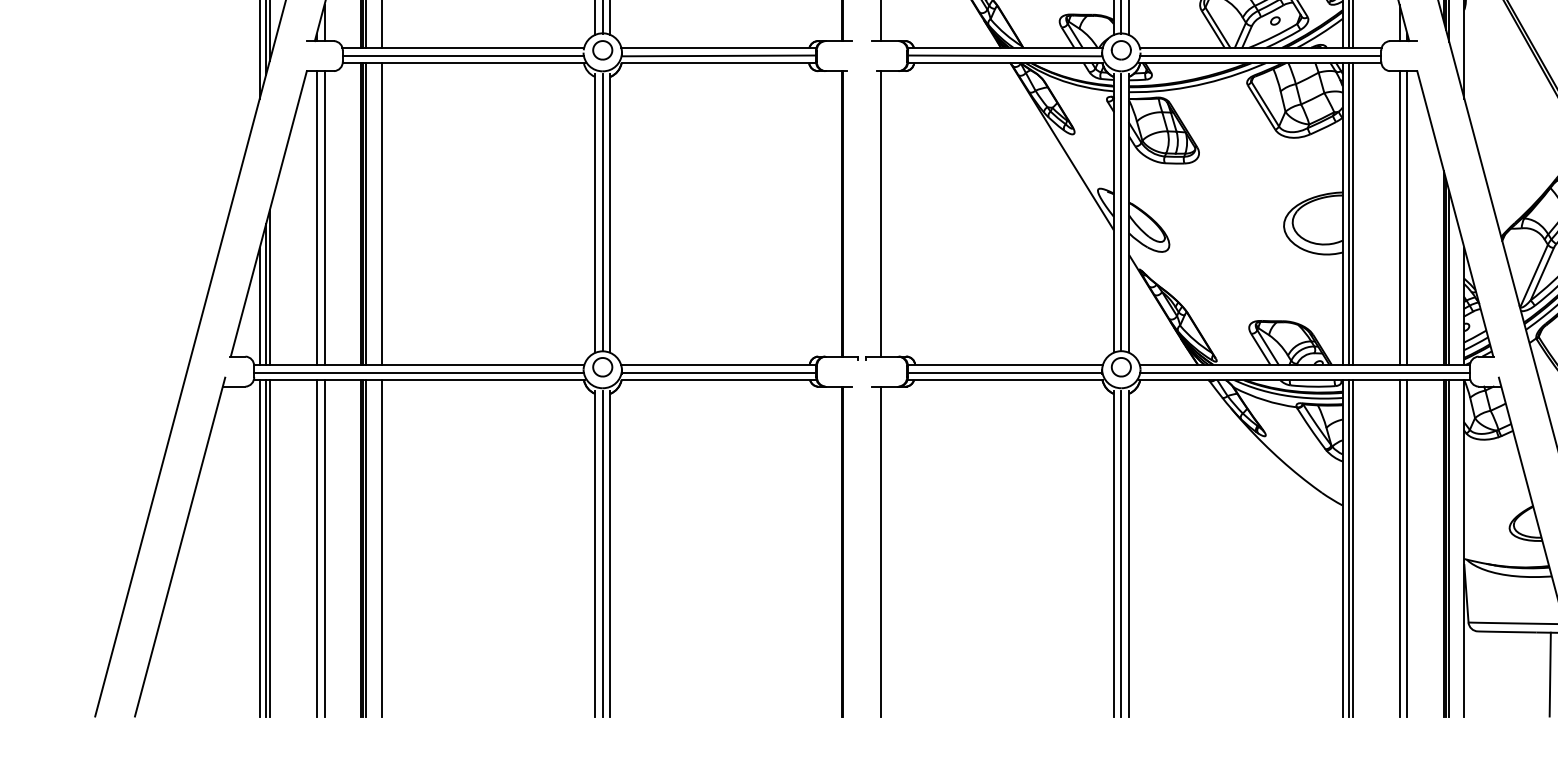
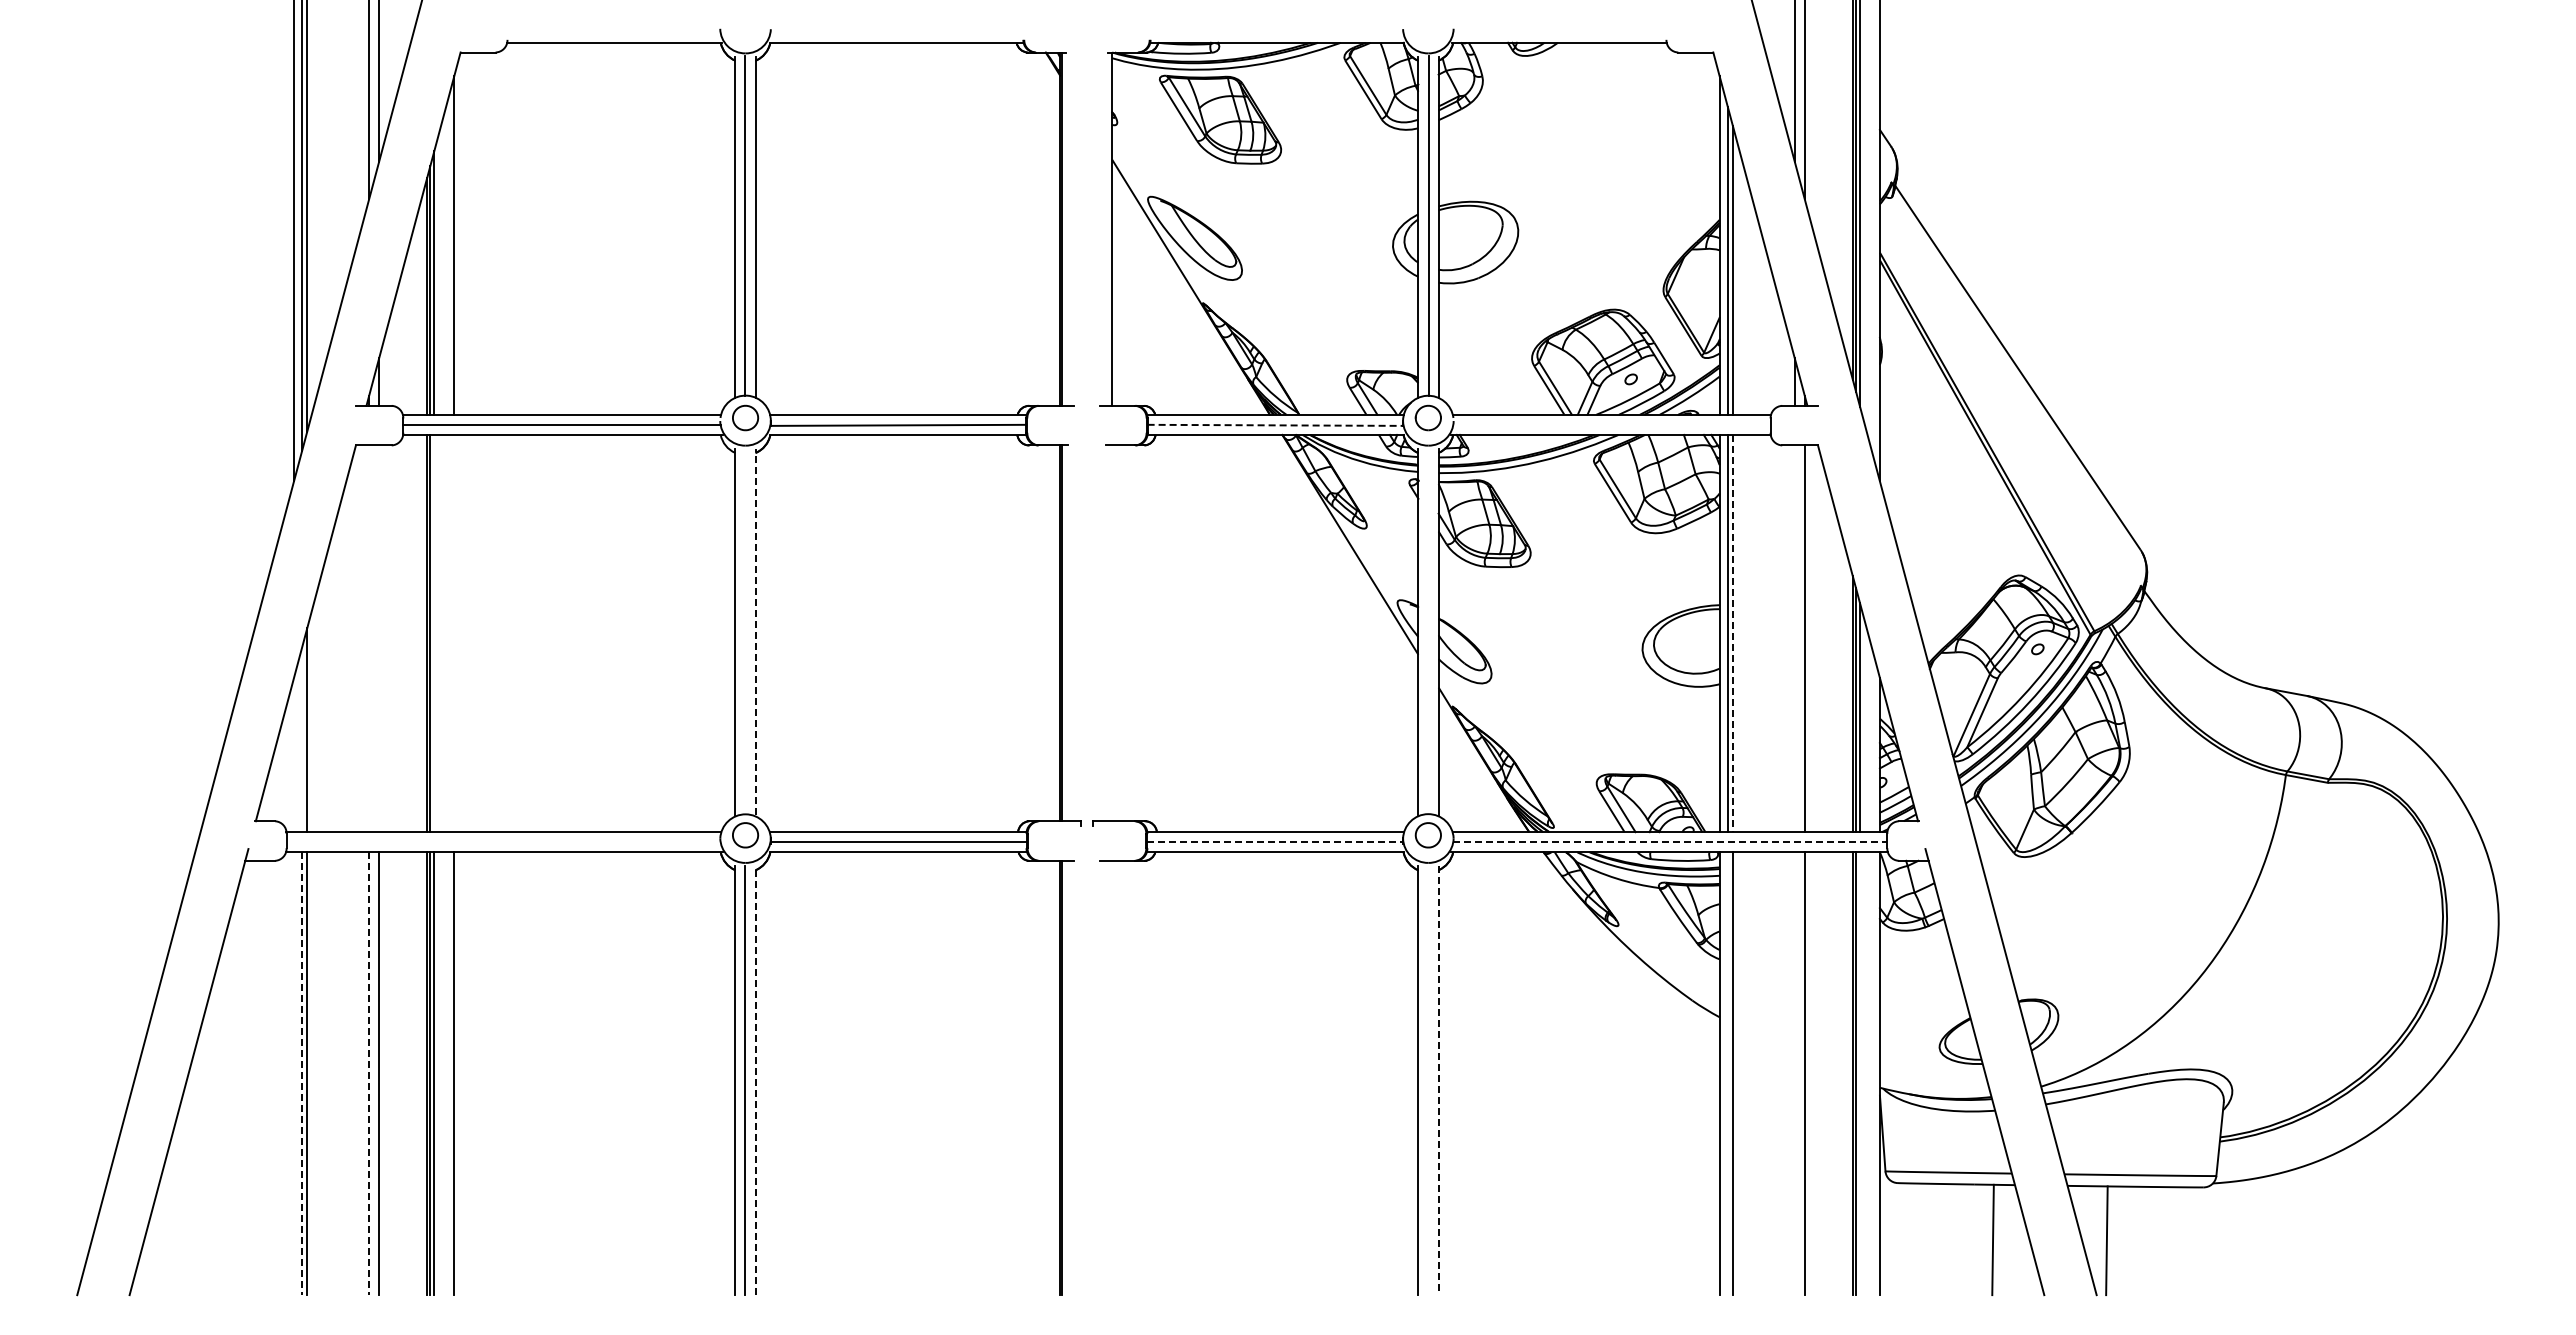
line: (1260, 55) -> (1611, 424), removed
line: (1005, 56) -> (1275, 425), solid -> dashed
line: (602, 211) -> (745, 630), removed
line: (1121, 211) -> (1428, 630), removed
line: (610, 212) -> (755, 631), solid -> dashed
line: (366, 213) -> (434, 633), removed
line: (381, 213) -> (454, 633), removed
line: (881, 213) -> (1112, 633), removed
line: (1352, 213) -> (1732, 633), solid -> dashed
line: (317, 217) -> (369, 638), removed
line: (324, 217) -> (379, 638), removed
line: (1399, 217) -> (1794, 638), removed
line: (266, 294) -> (302, 739), removed
line: (259, 306) -> (293, 755), removed
line: (418, 372) -> (503, 842), removed
line: (1005, 372) -> (1275, 842), solid -> dashed
line: (1305, 372) -> (1670, 842), solid -> dashed
line: (259, 548) -> (293, 1073), removed
line: (266, 548) -> (302, 1074), solid -> dashed
line: (317, 548) -> (369, 1074), solid -> dashed
line: (1348, 548) -> (1727, 1073), removed
line: (1399, 548) -> (1794, 1073), removed
line: (1449, 548) -> (1860, 1073), removed
line: (881, 551) -> (1112, 1077), removed
line: (610, 553) -> (755, 1080), solid -> dashed
line: (1121, 553) -> (1428, 1080), removed
line: (1129, 554) -> (1438, 1081), solid -> dashed

